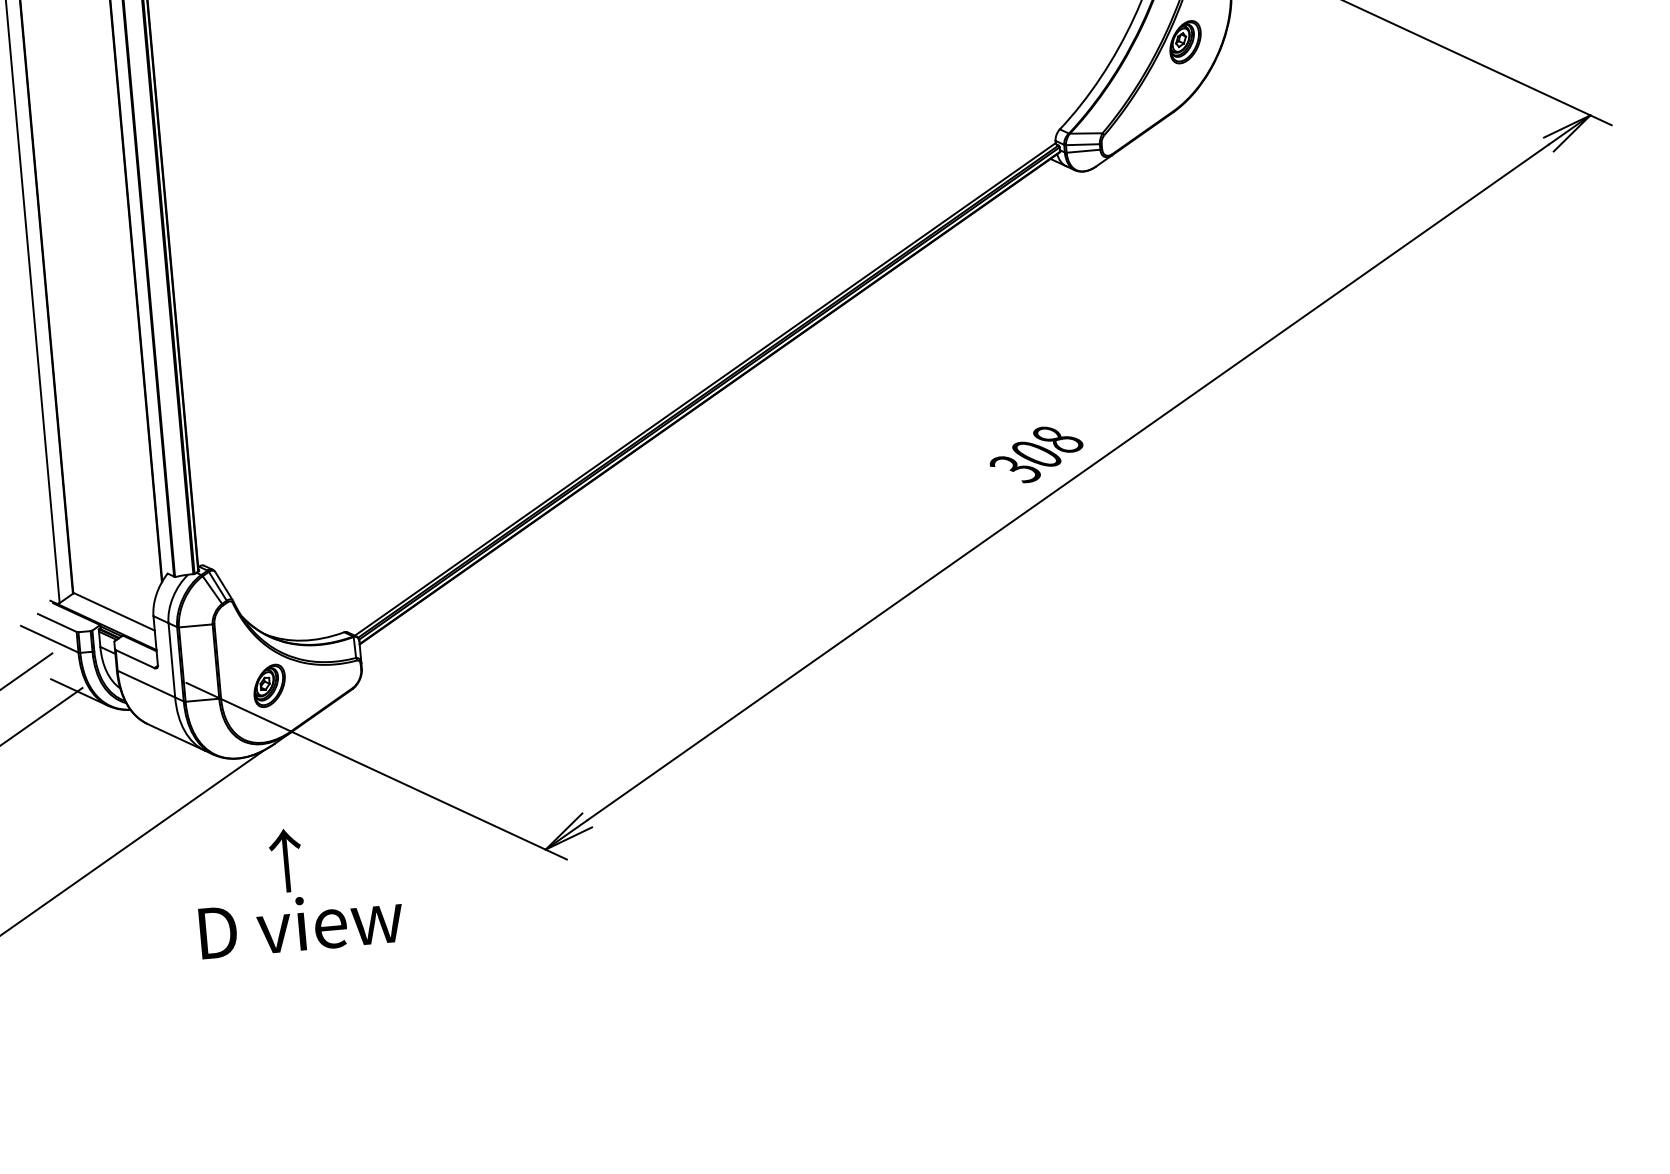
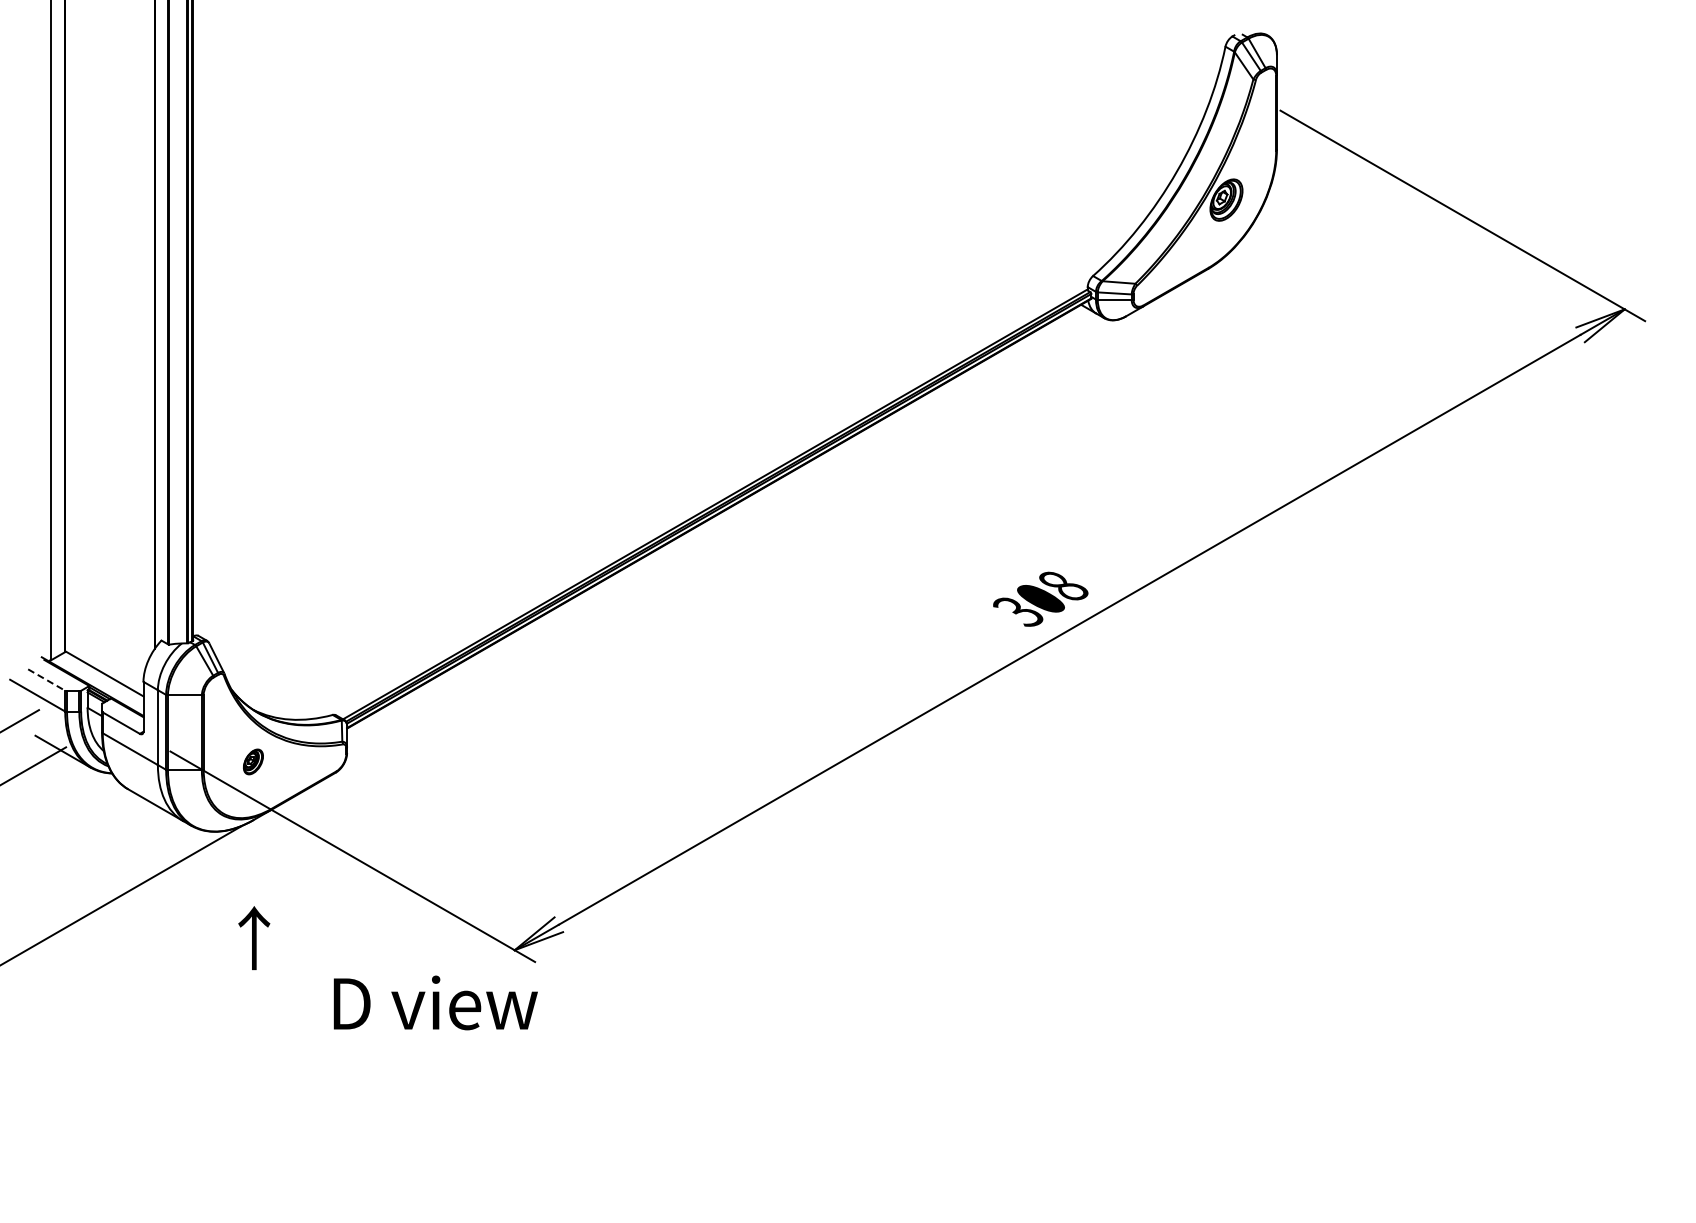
line: (58, 623) -> (47, 680), solid -> dashed
part: (269, 685) -> (253, 761), size x0.6
text: (300, 923) -> (435, 1002), moved

